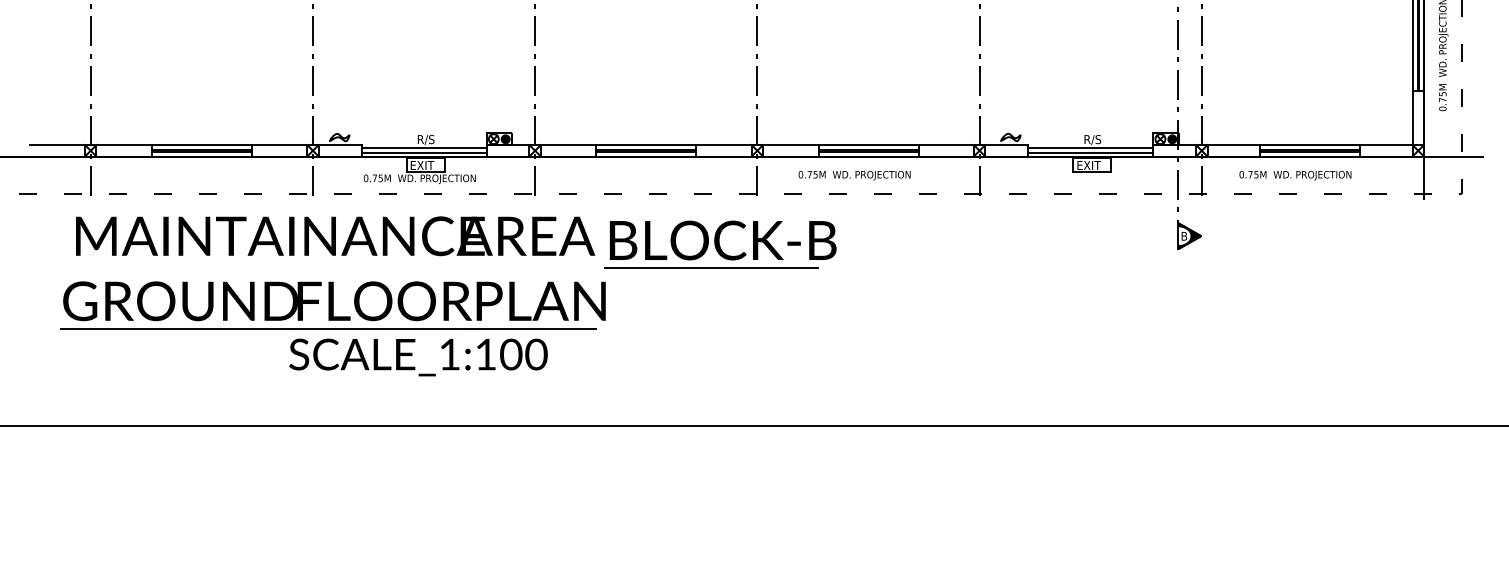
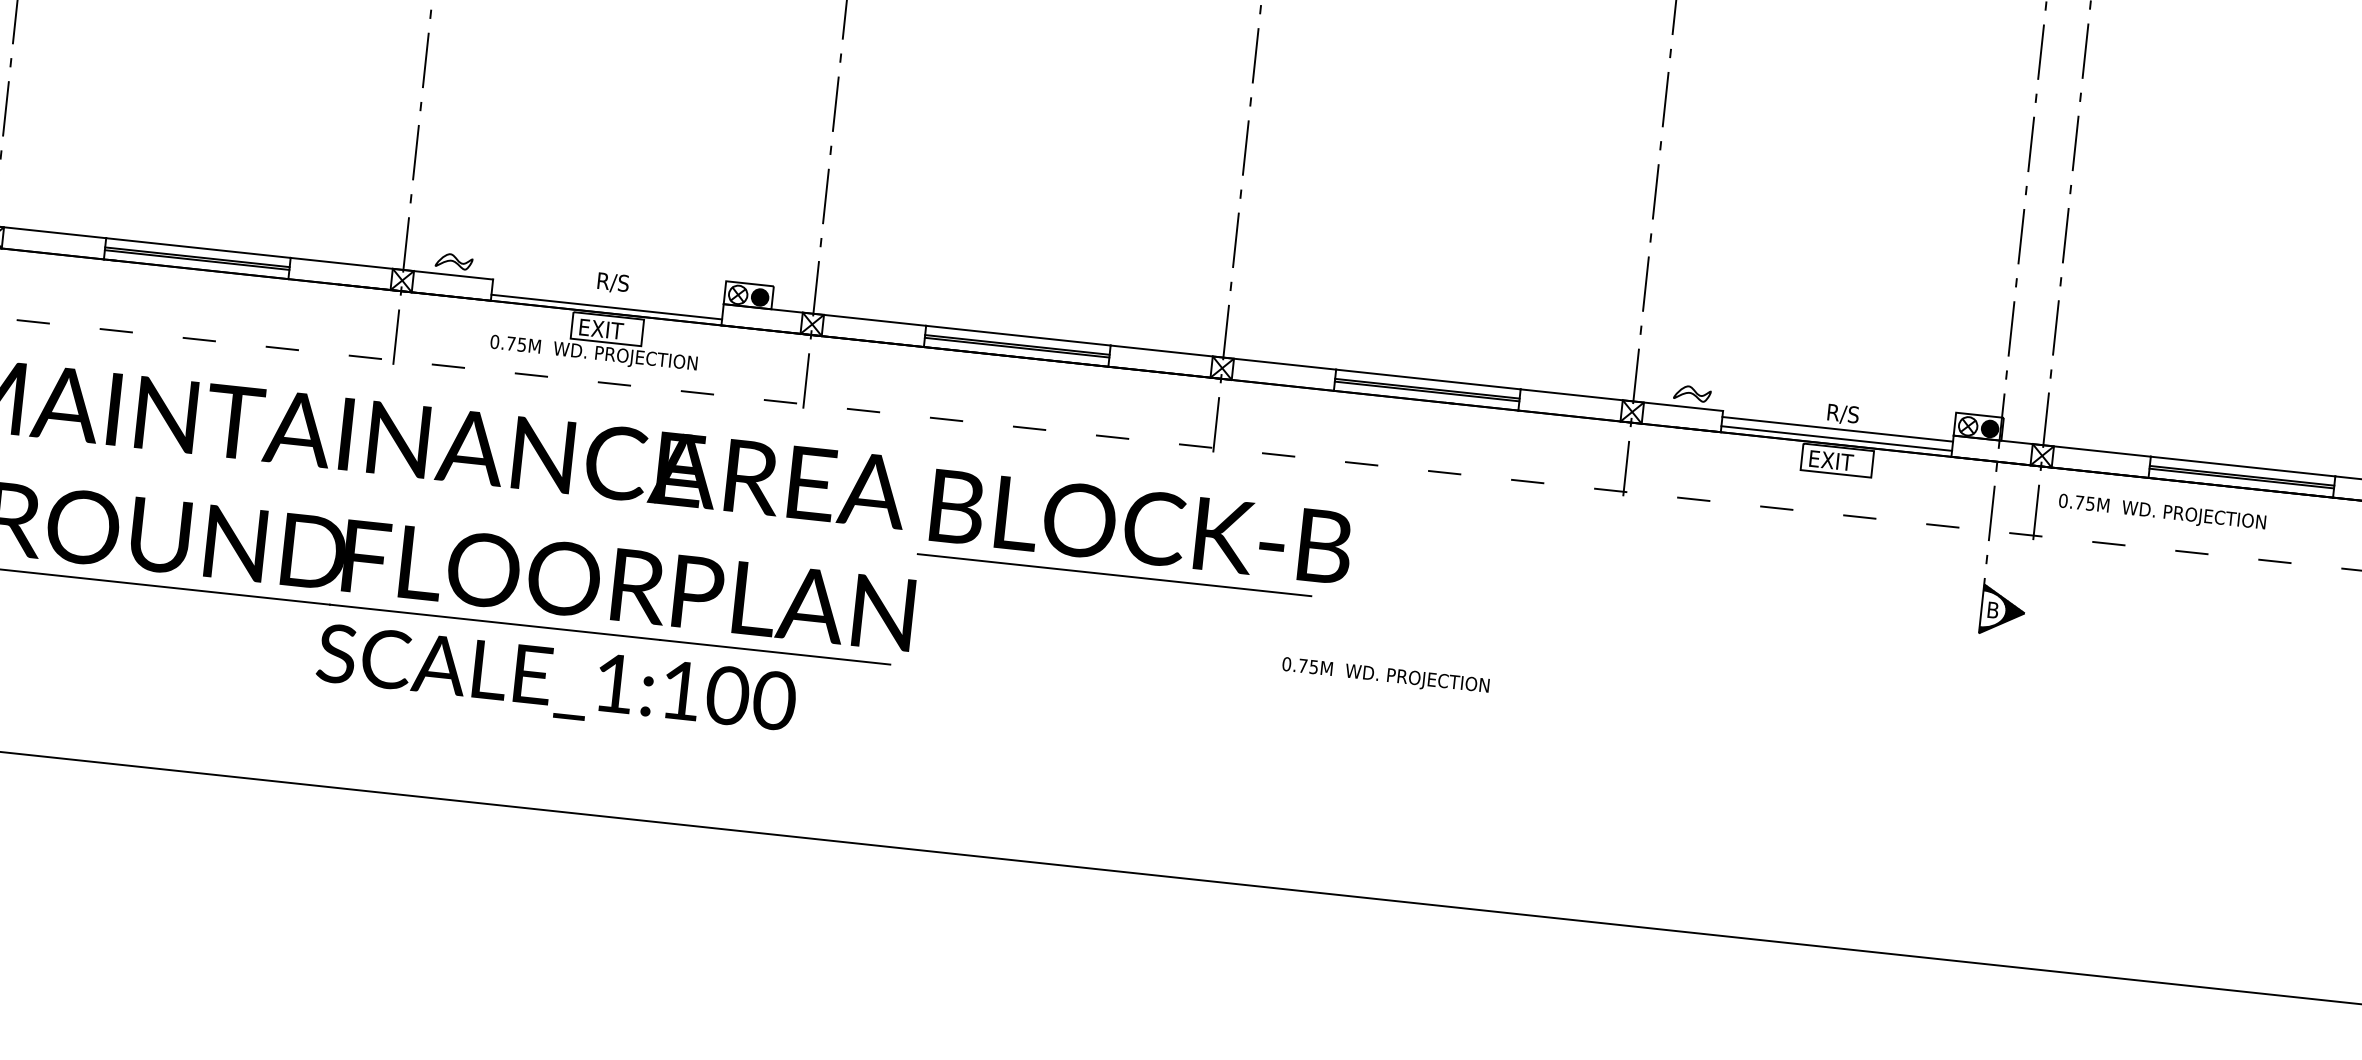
line: (423, 148) -> (606, 298), removed
text: (854, 175) -> (1385, 676), moved
text: (1295, 175) -> (2162, 512), moved

